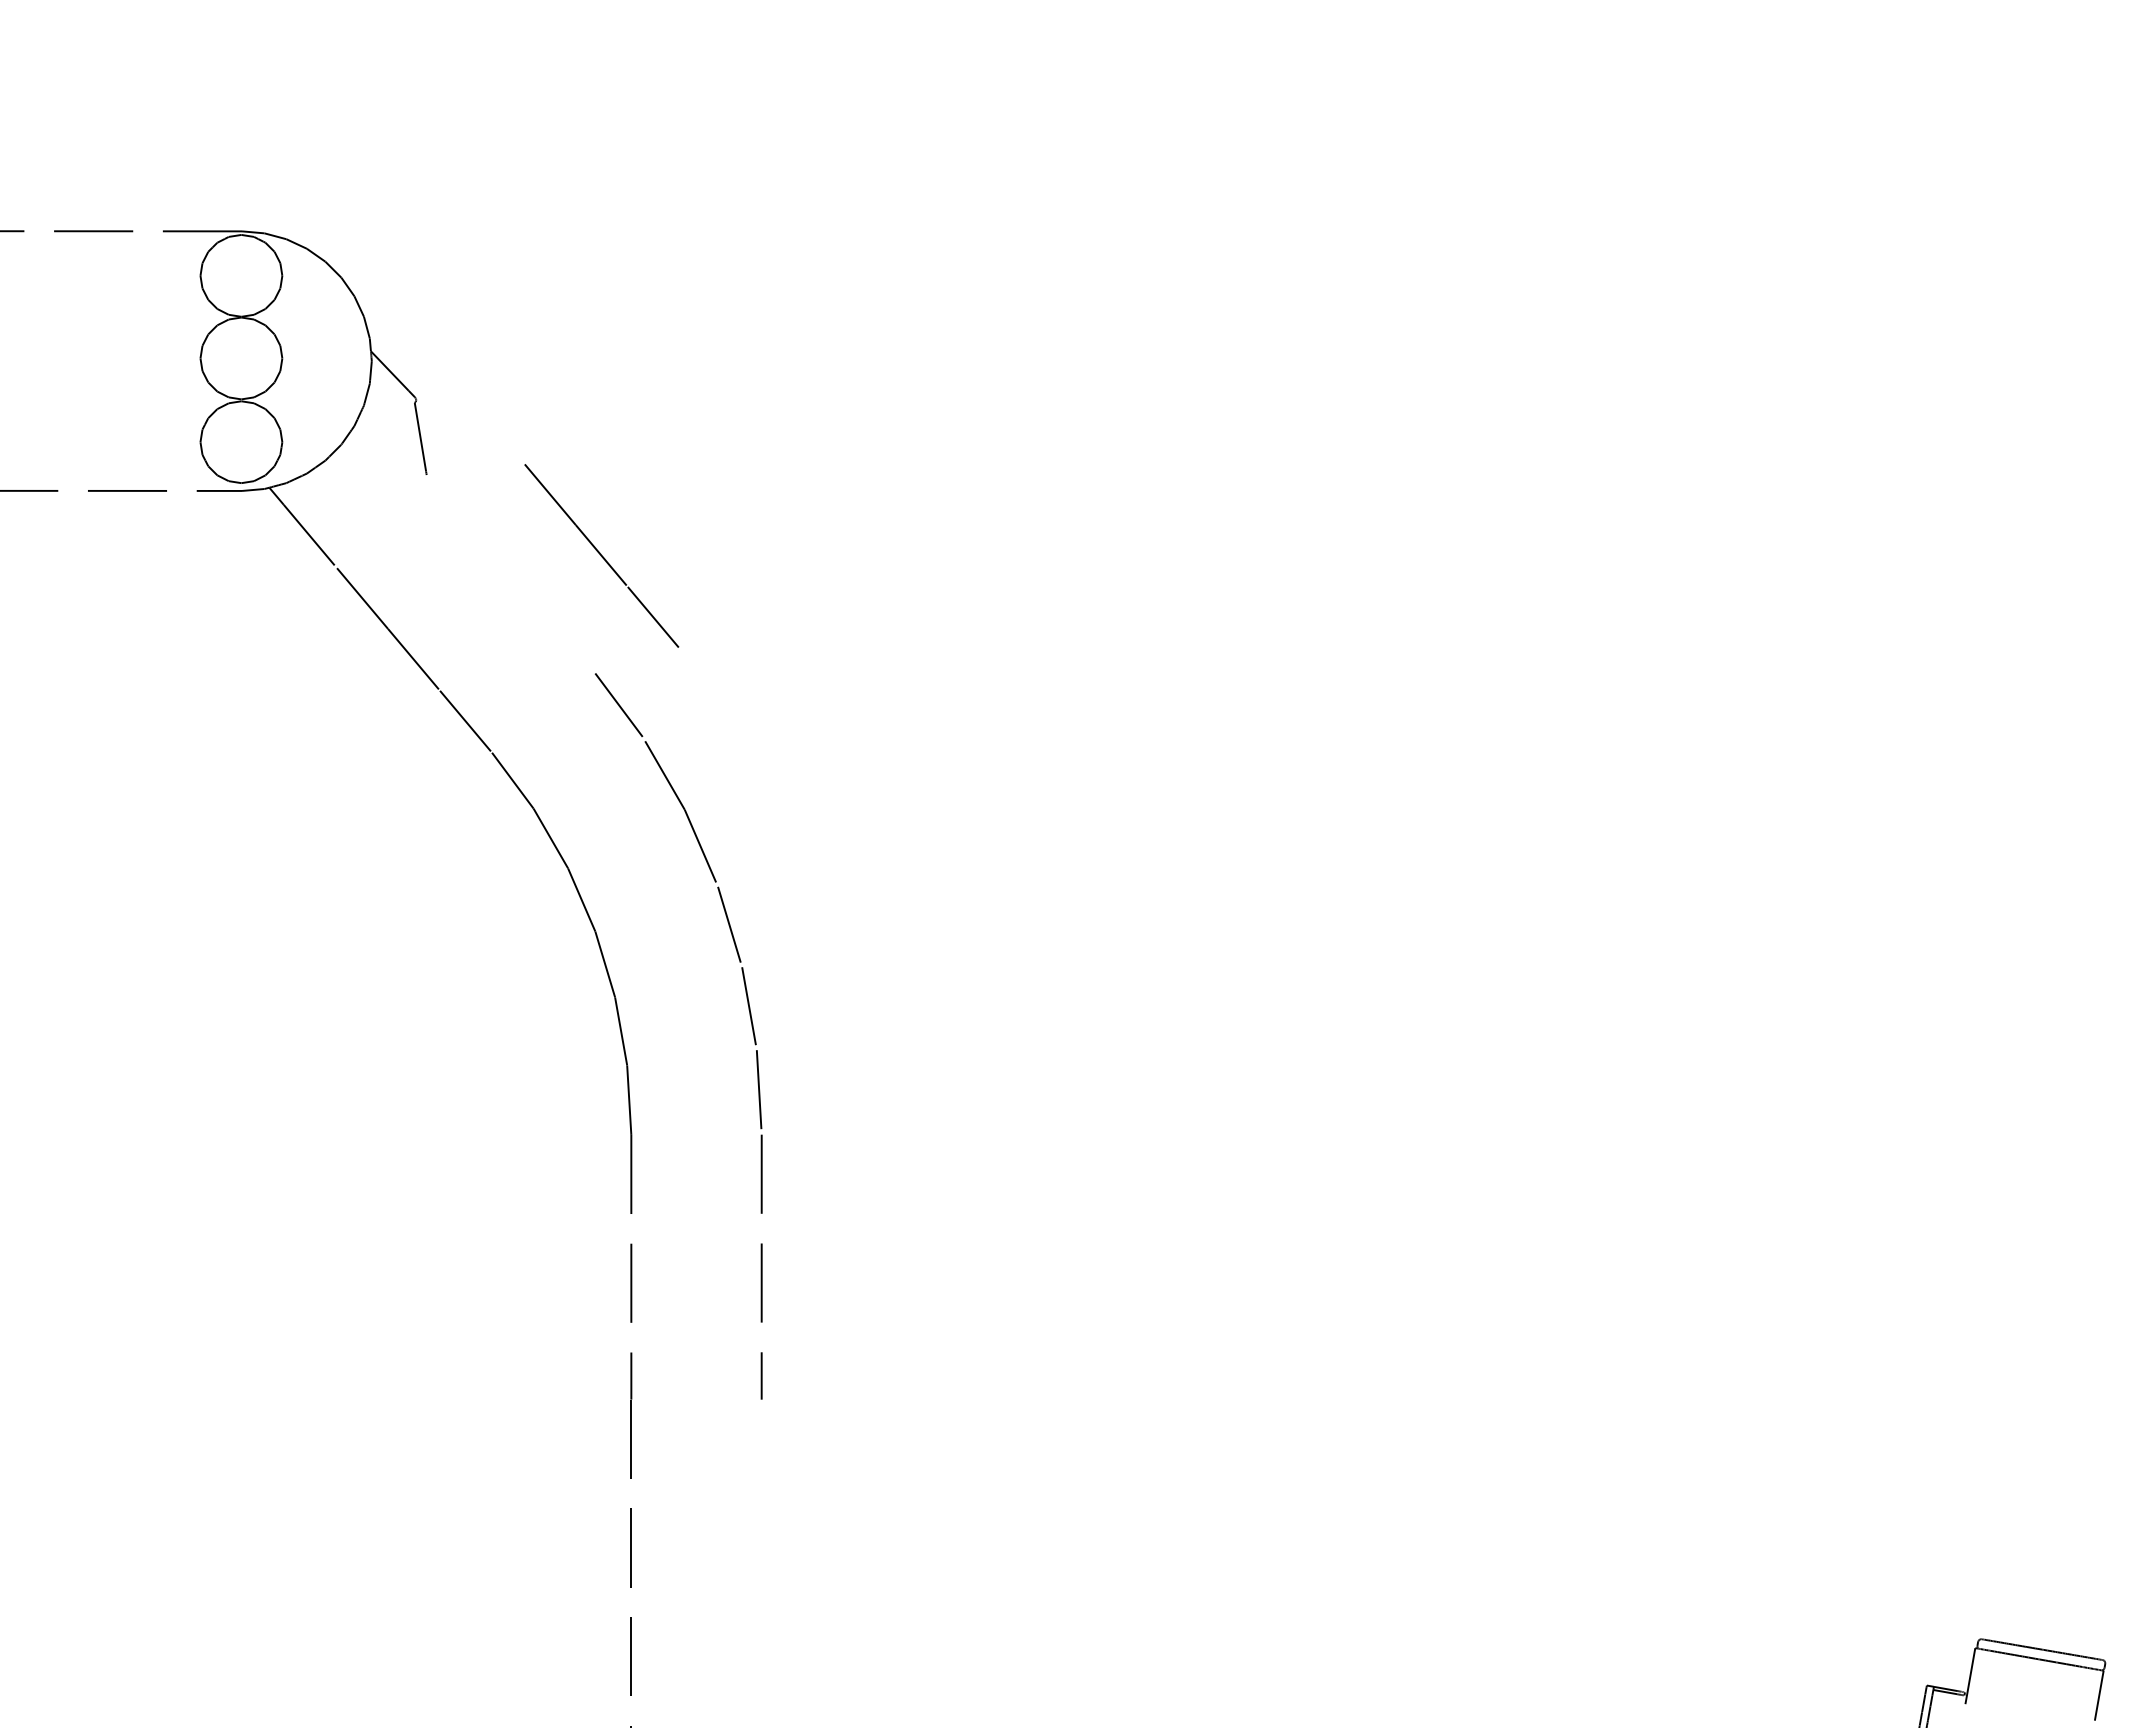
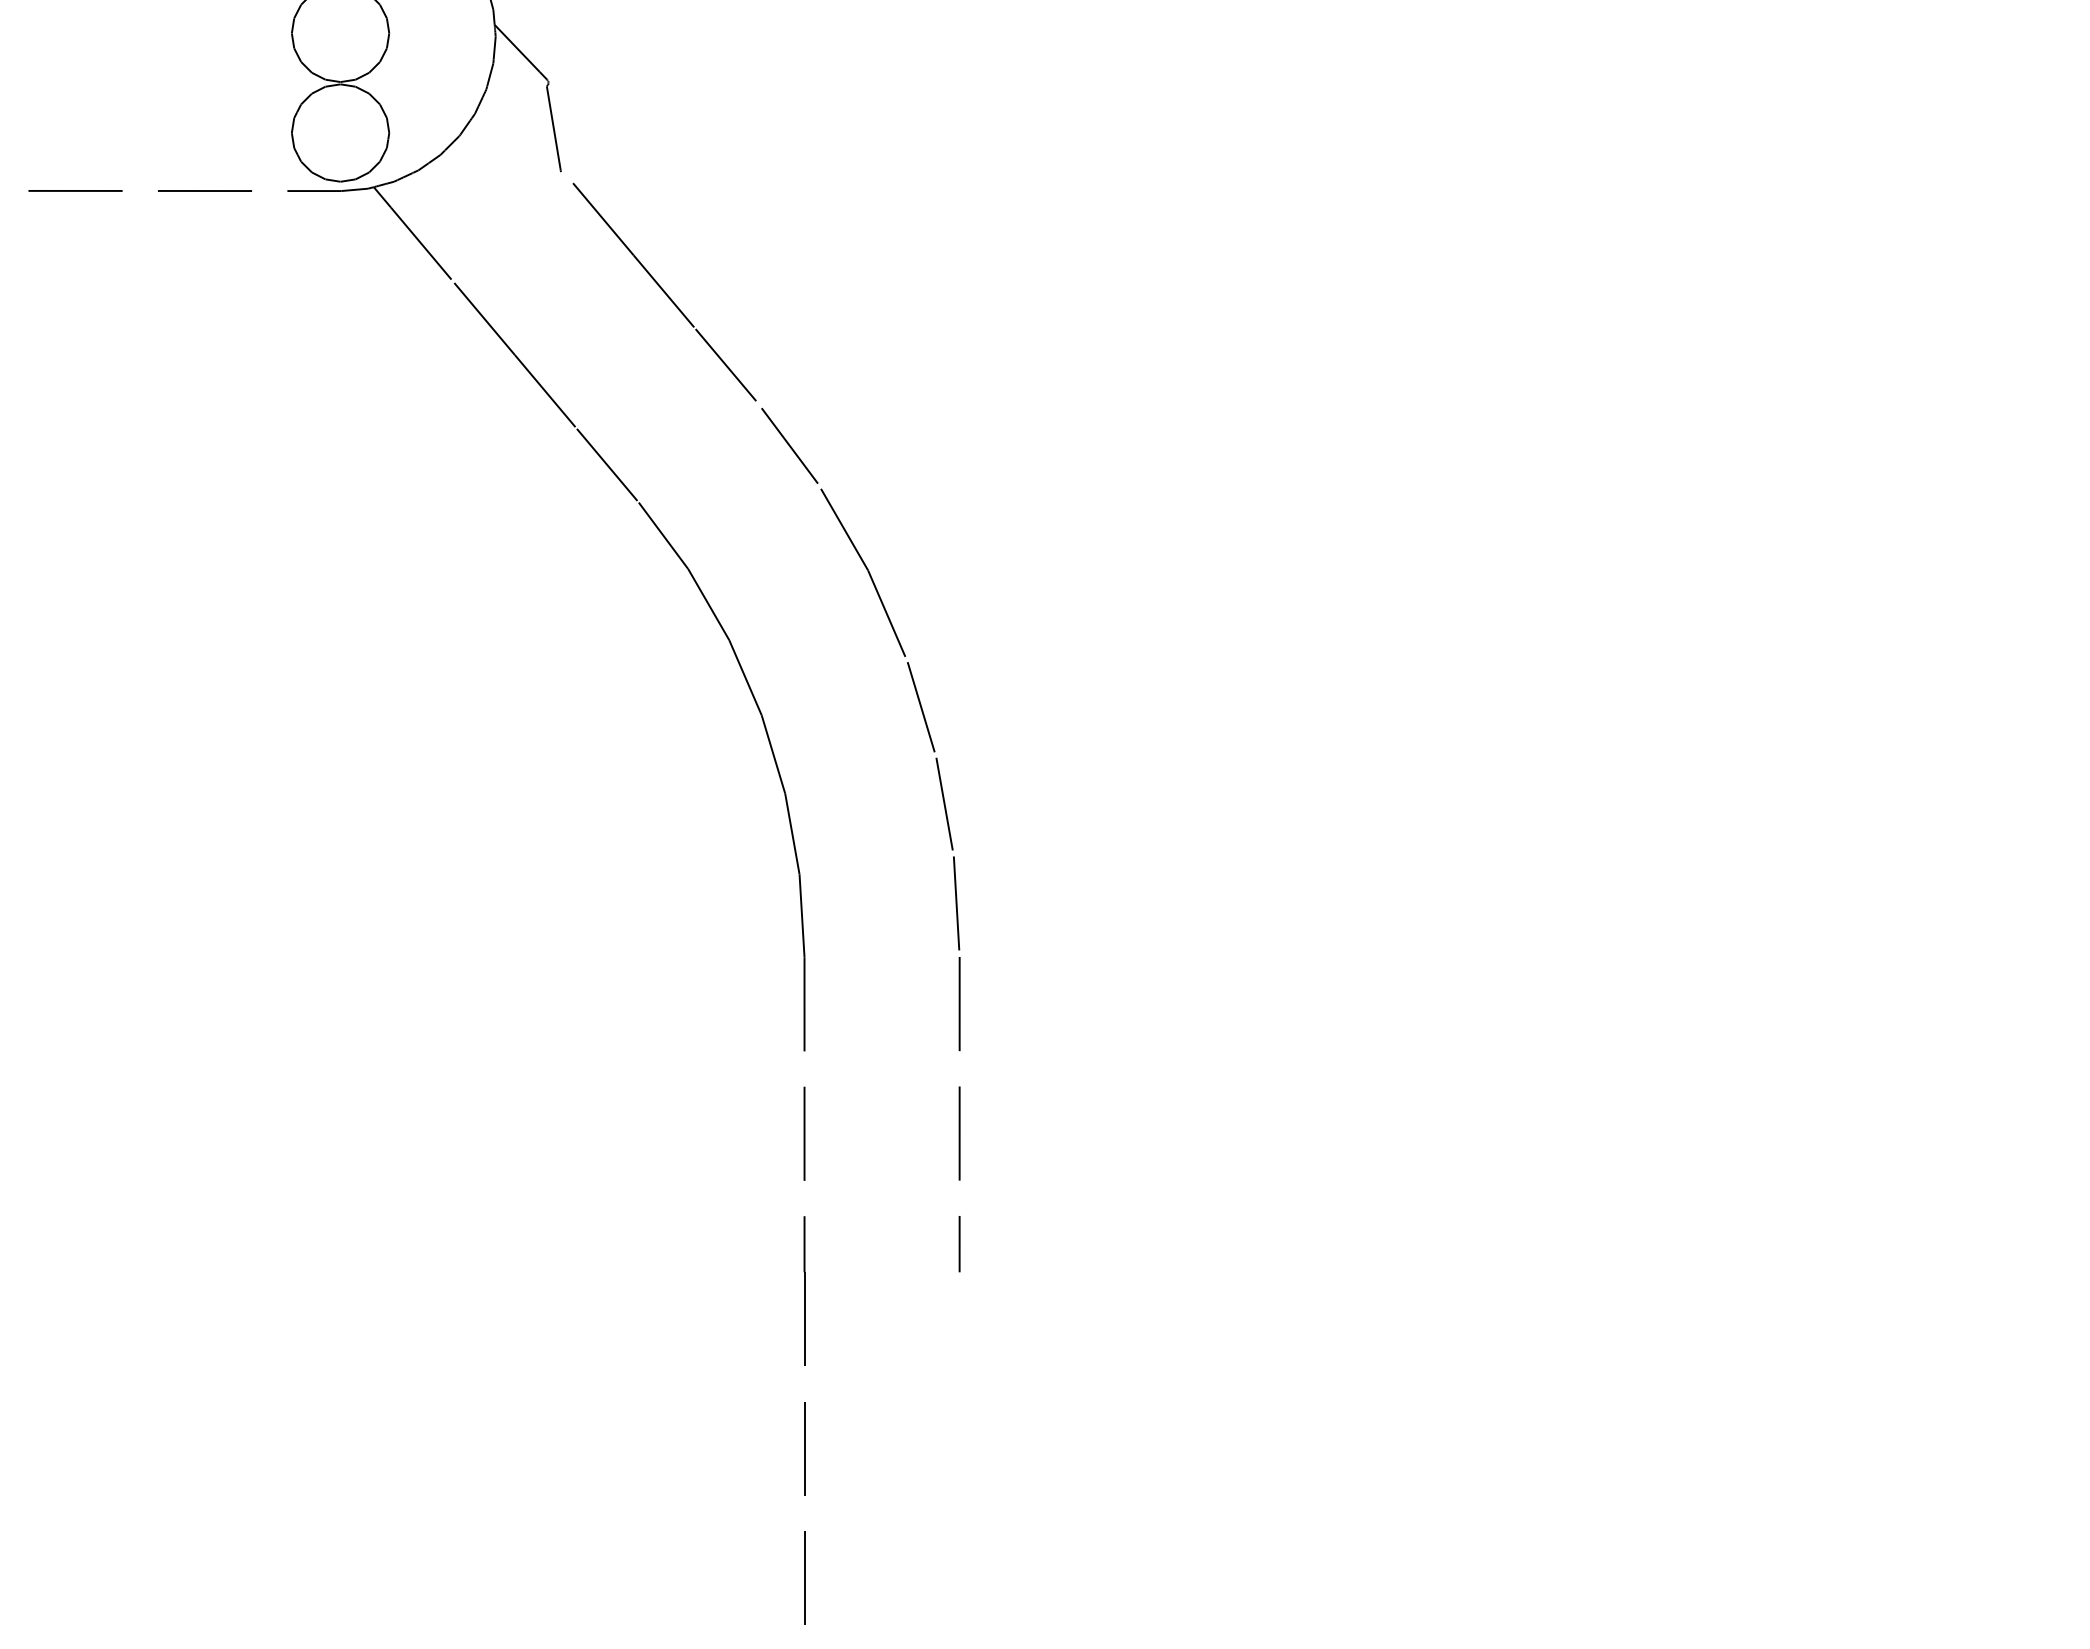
line: (601, 555) -> (664, 291), moved

